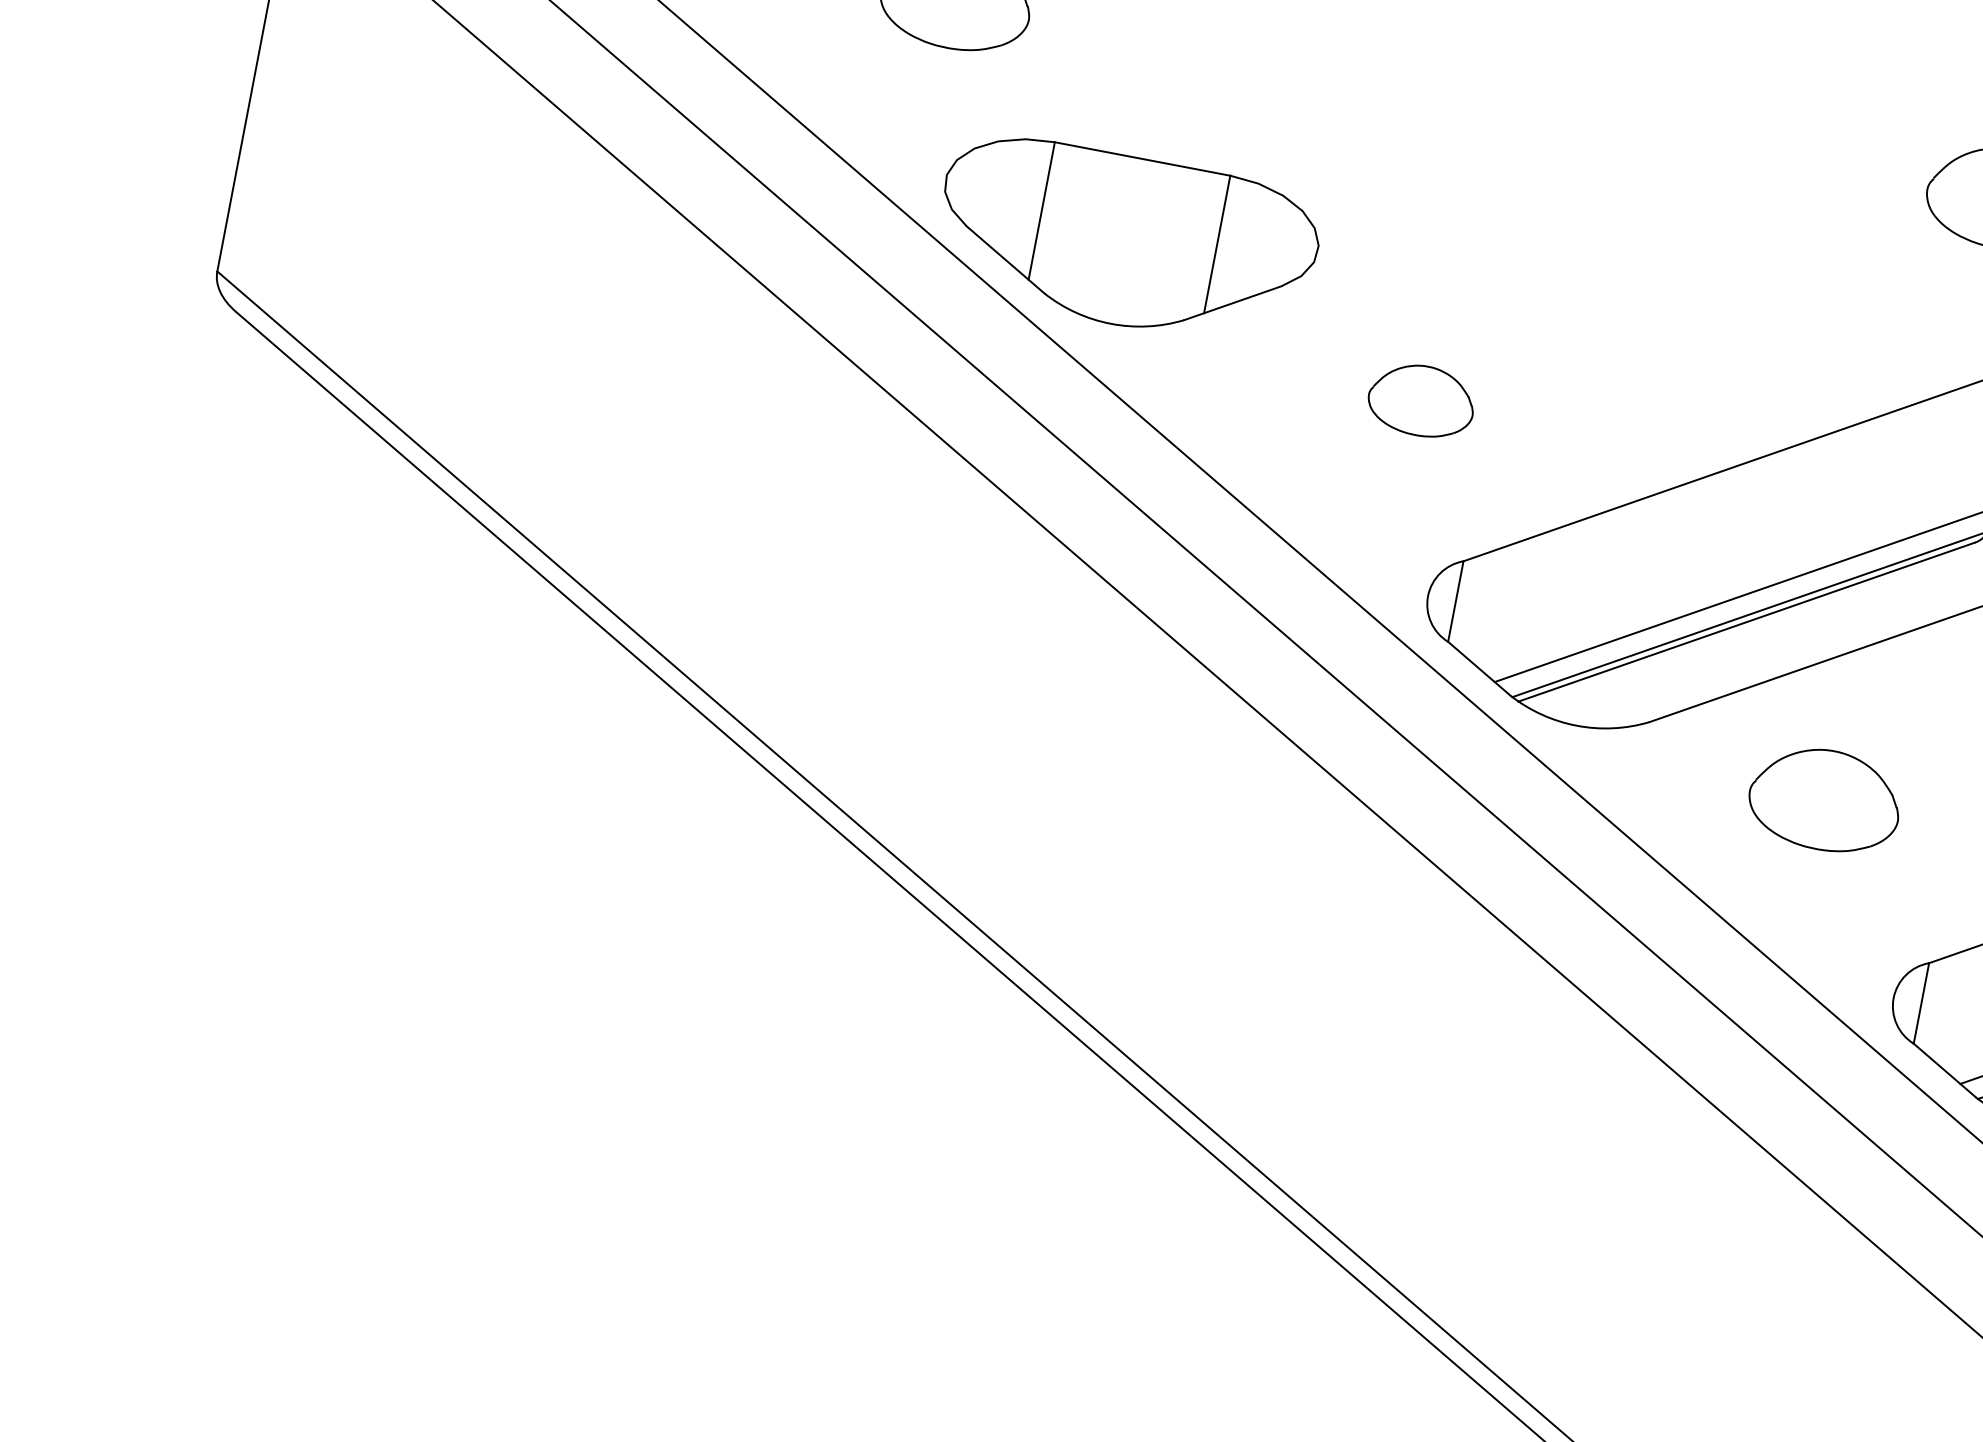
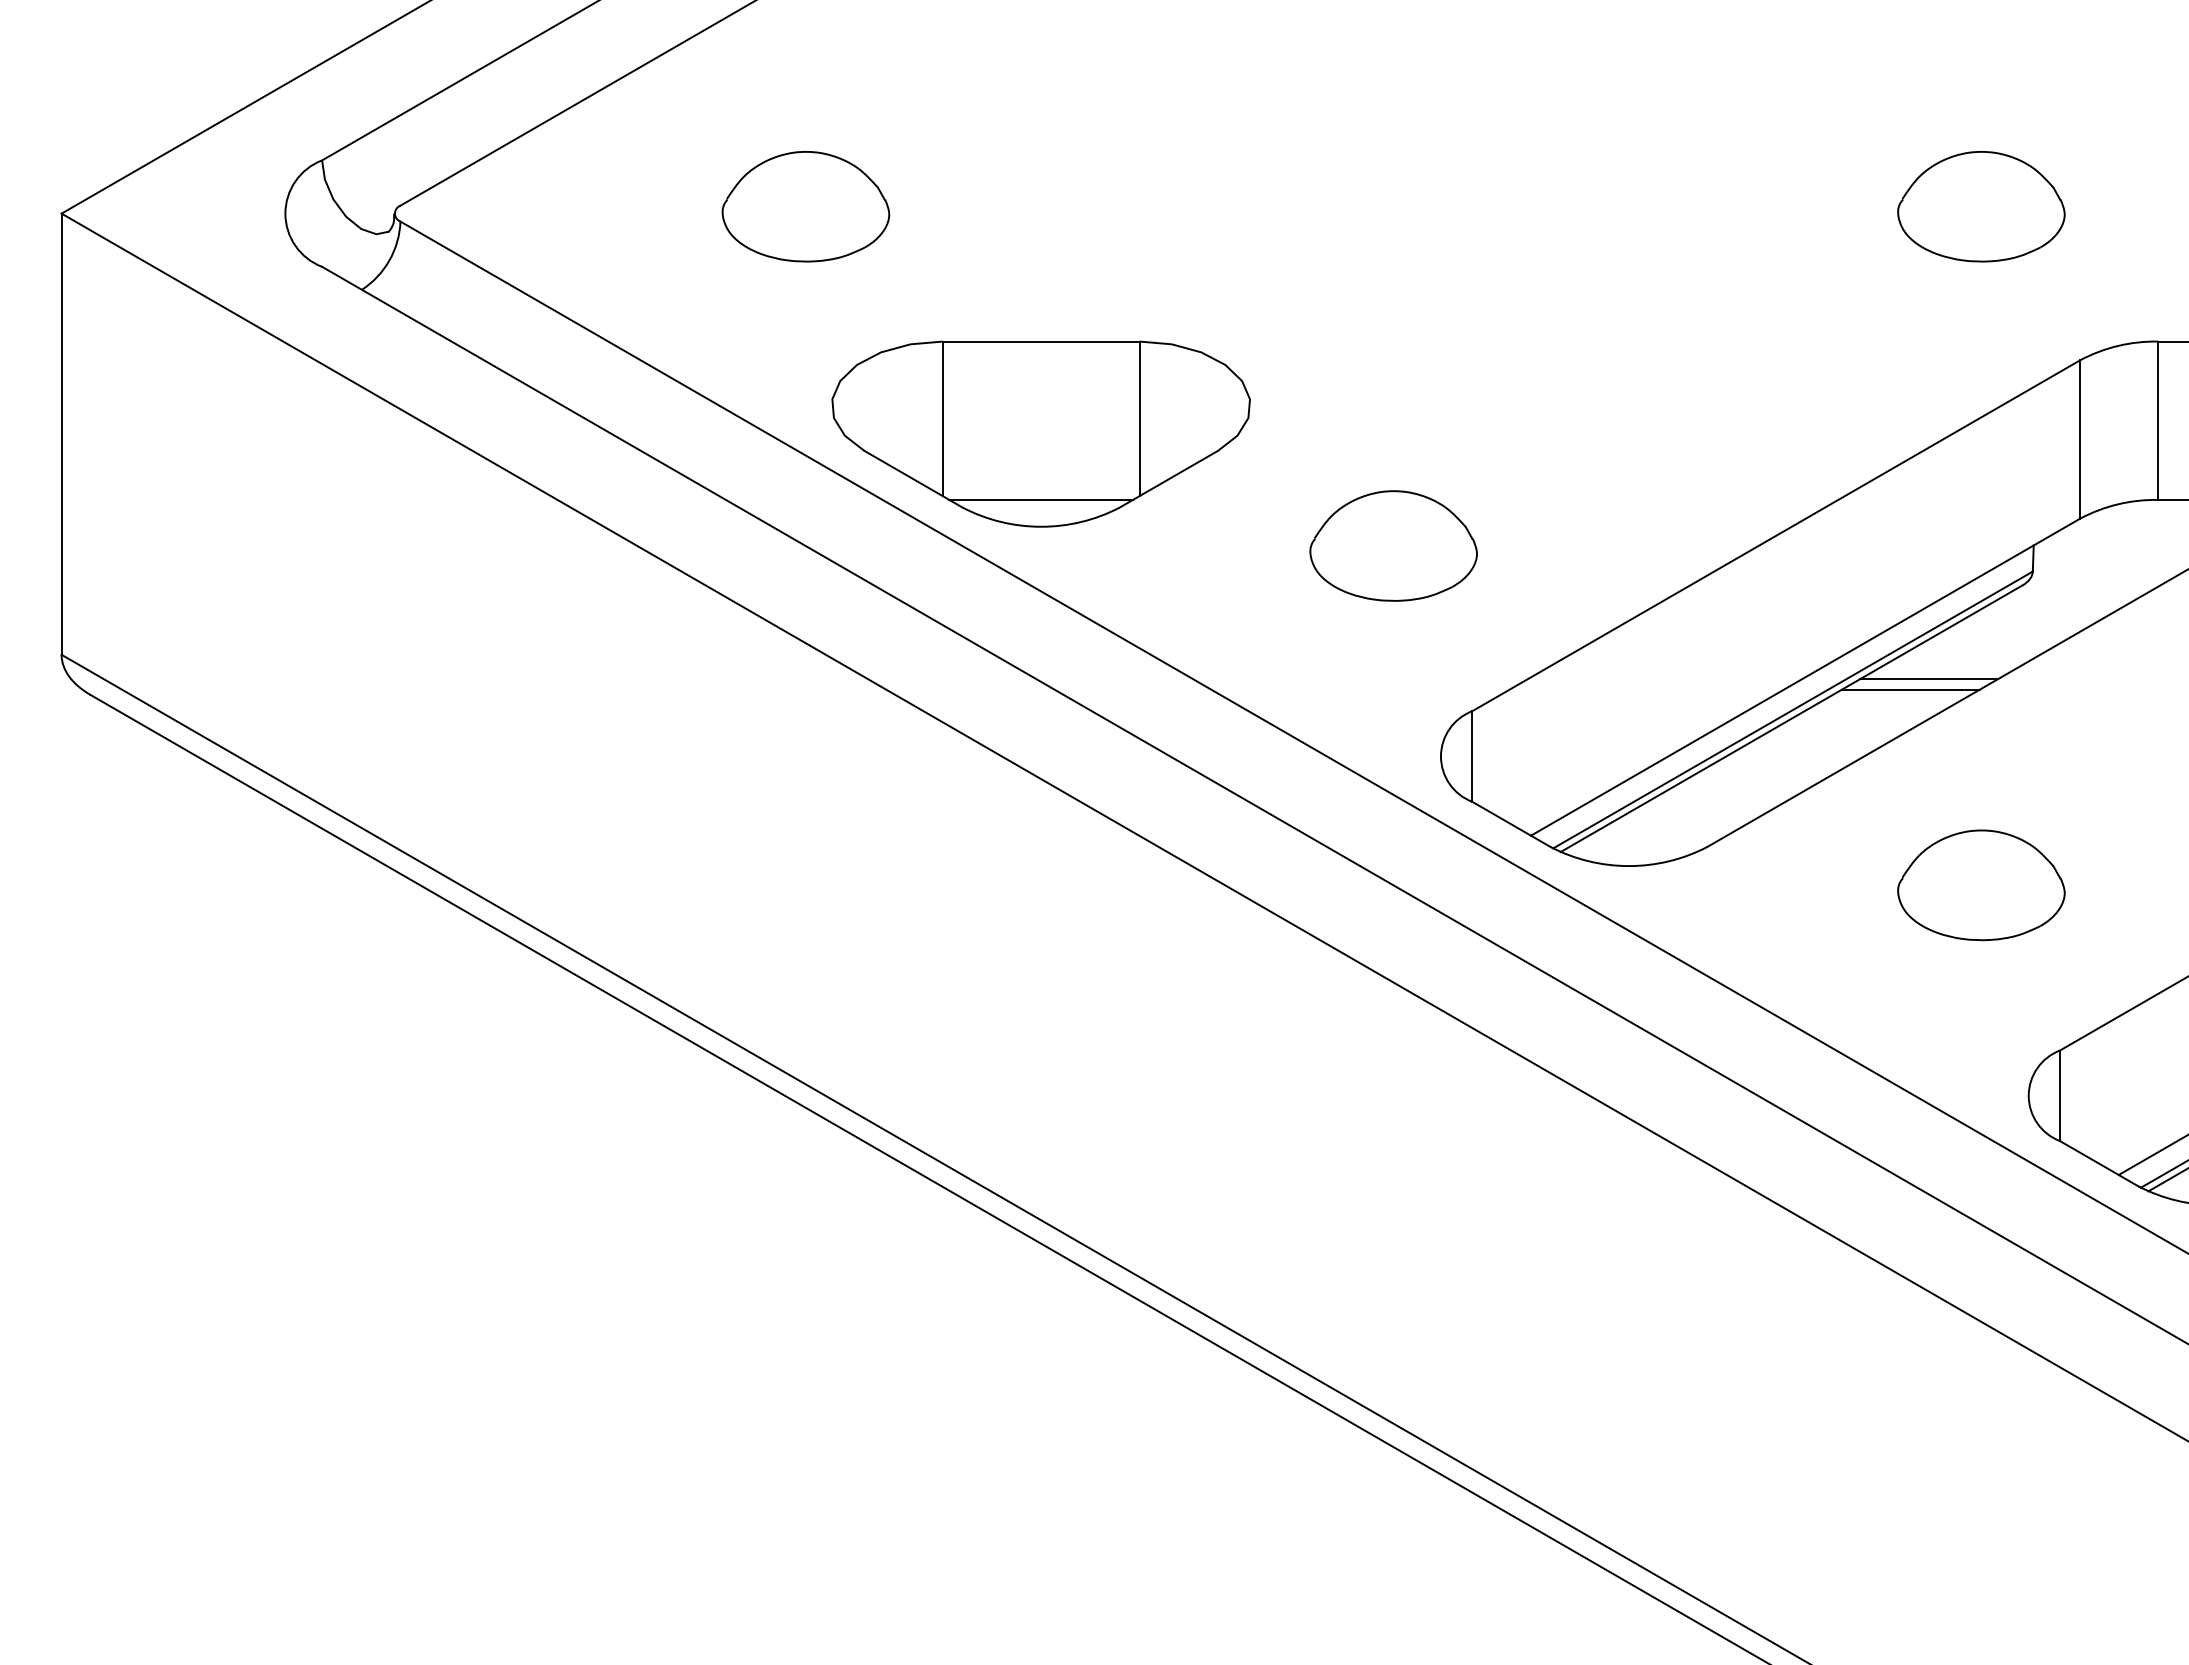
line: (1115, 299) -> (1040, 499), added
part: (1421, 400) -> (1393, 545), size x1.43
line: (1875, 610) -> (1928, 679), added
line: (1857, 616) -> (1910, 689), added
part: (1825, 800) -> (1981, 885), moved

